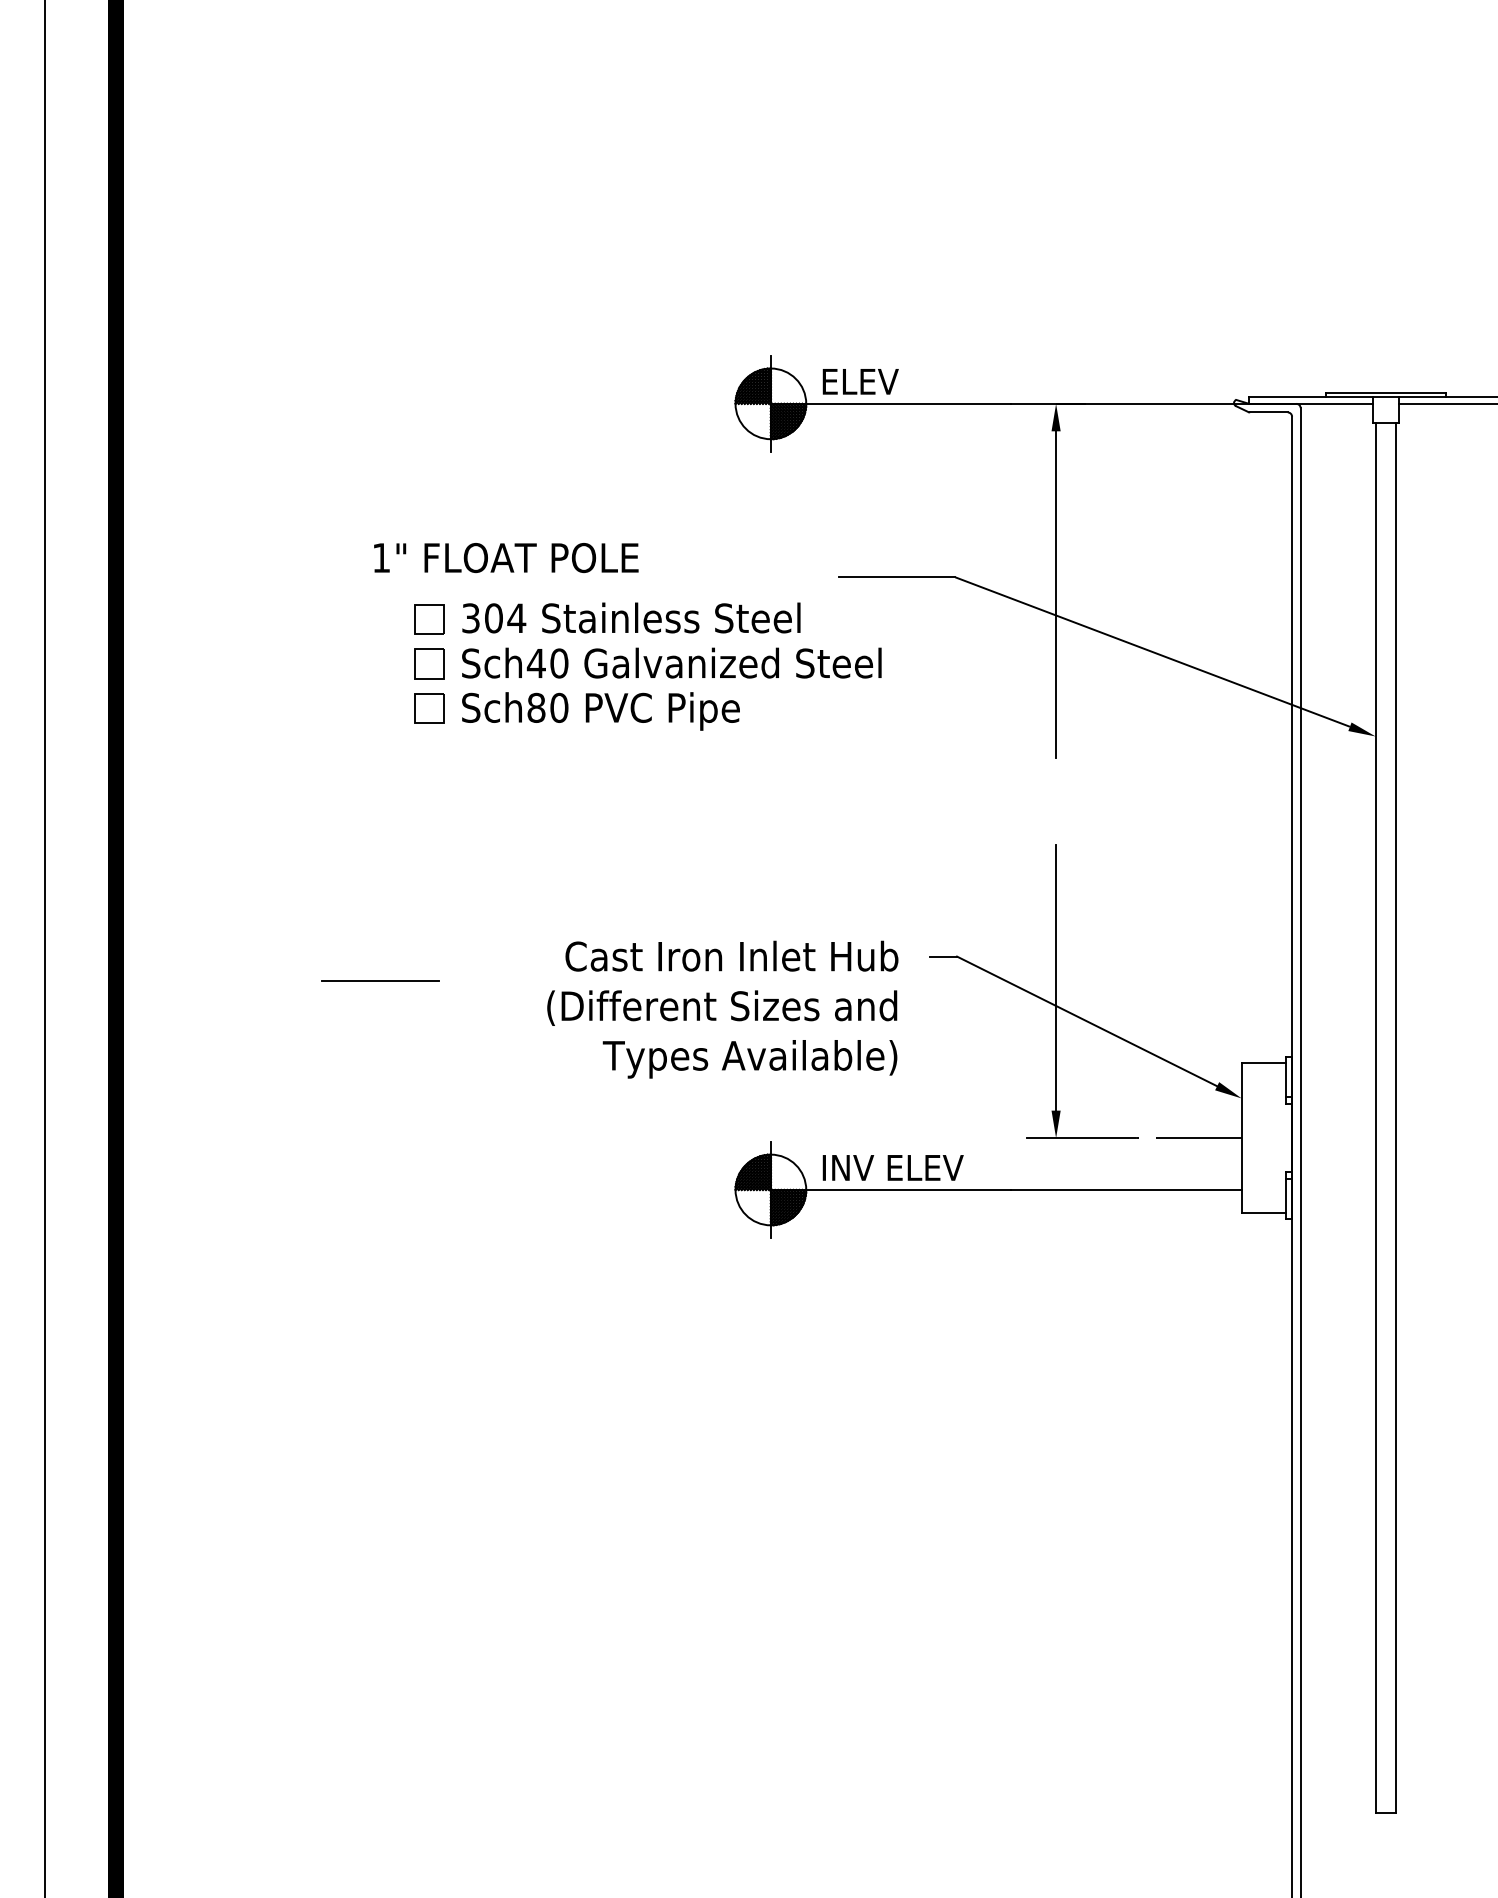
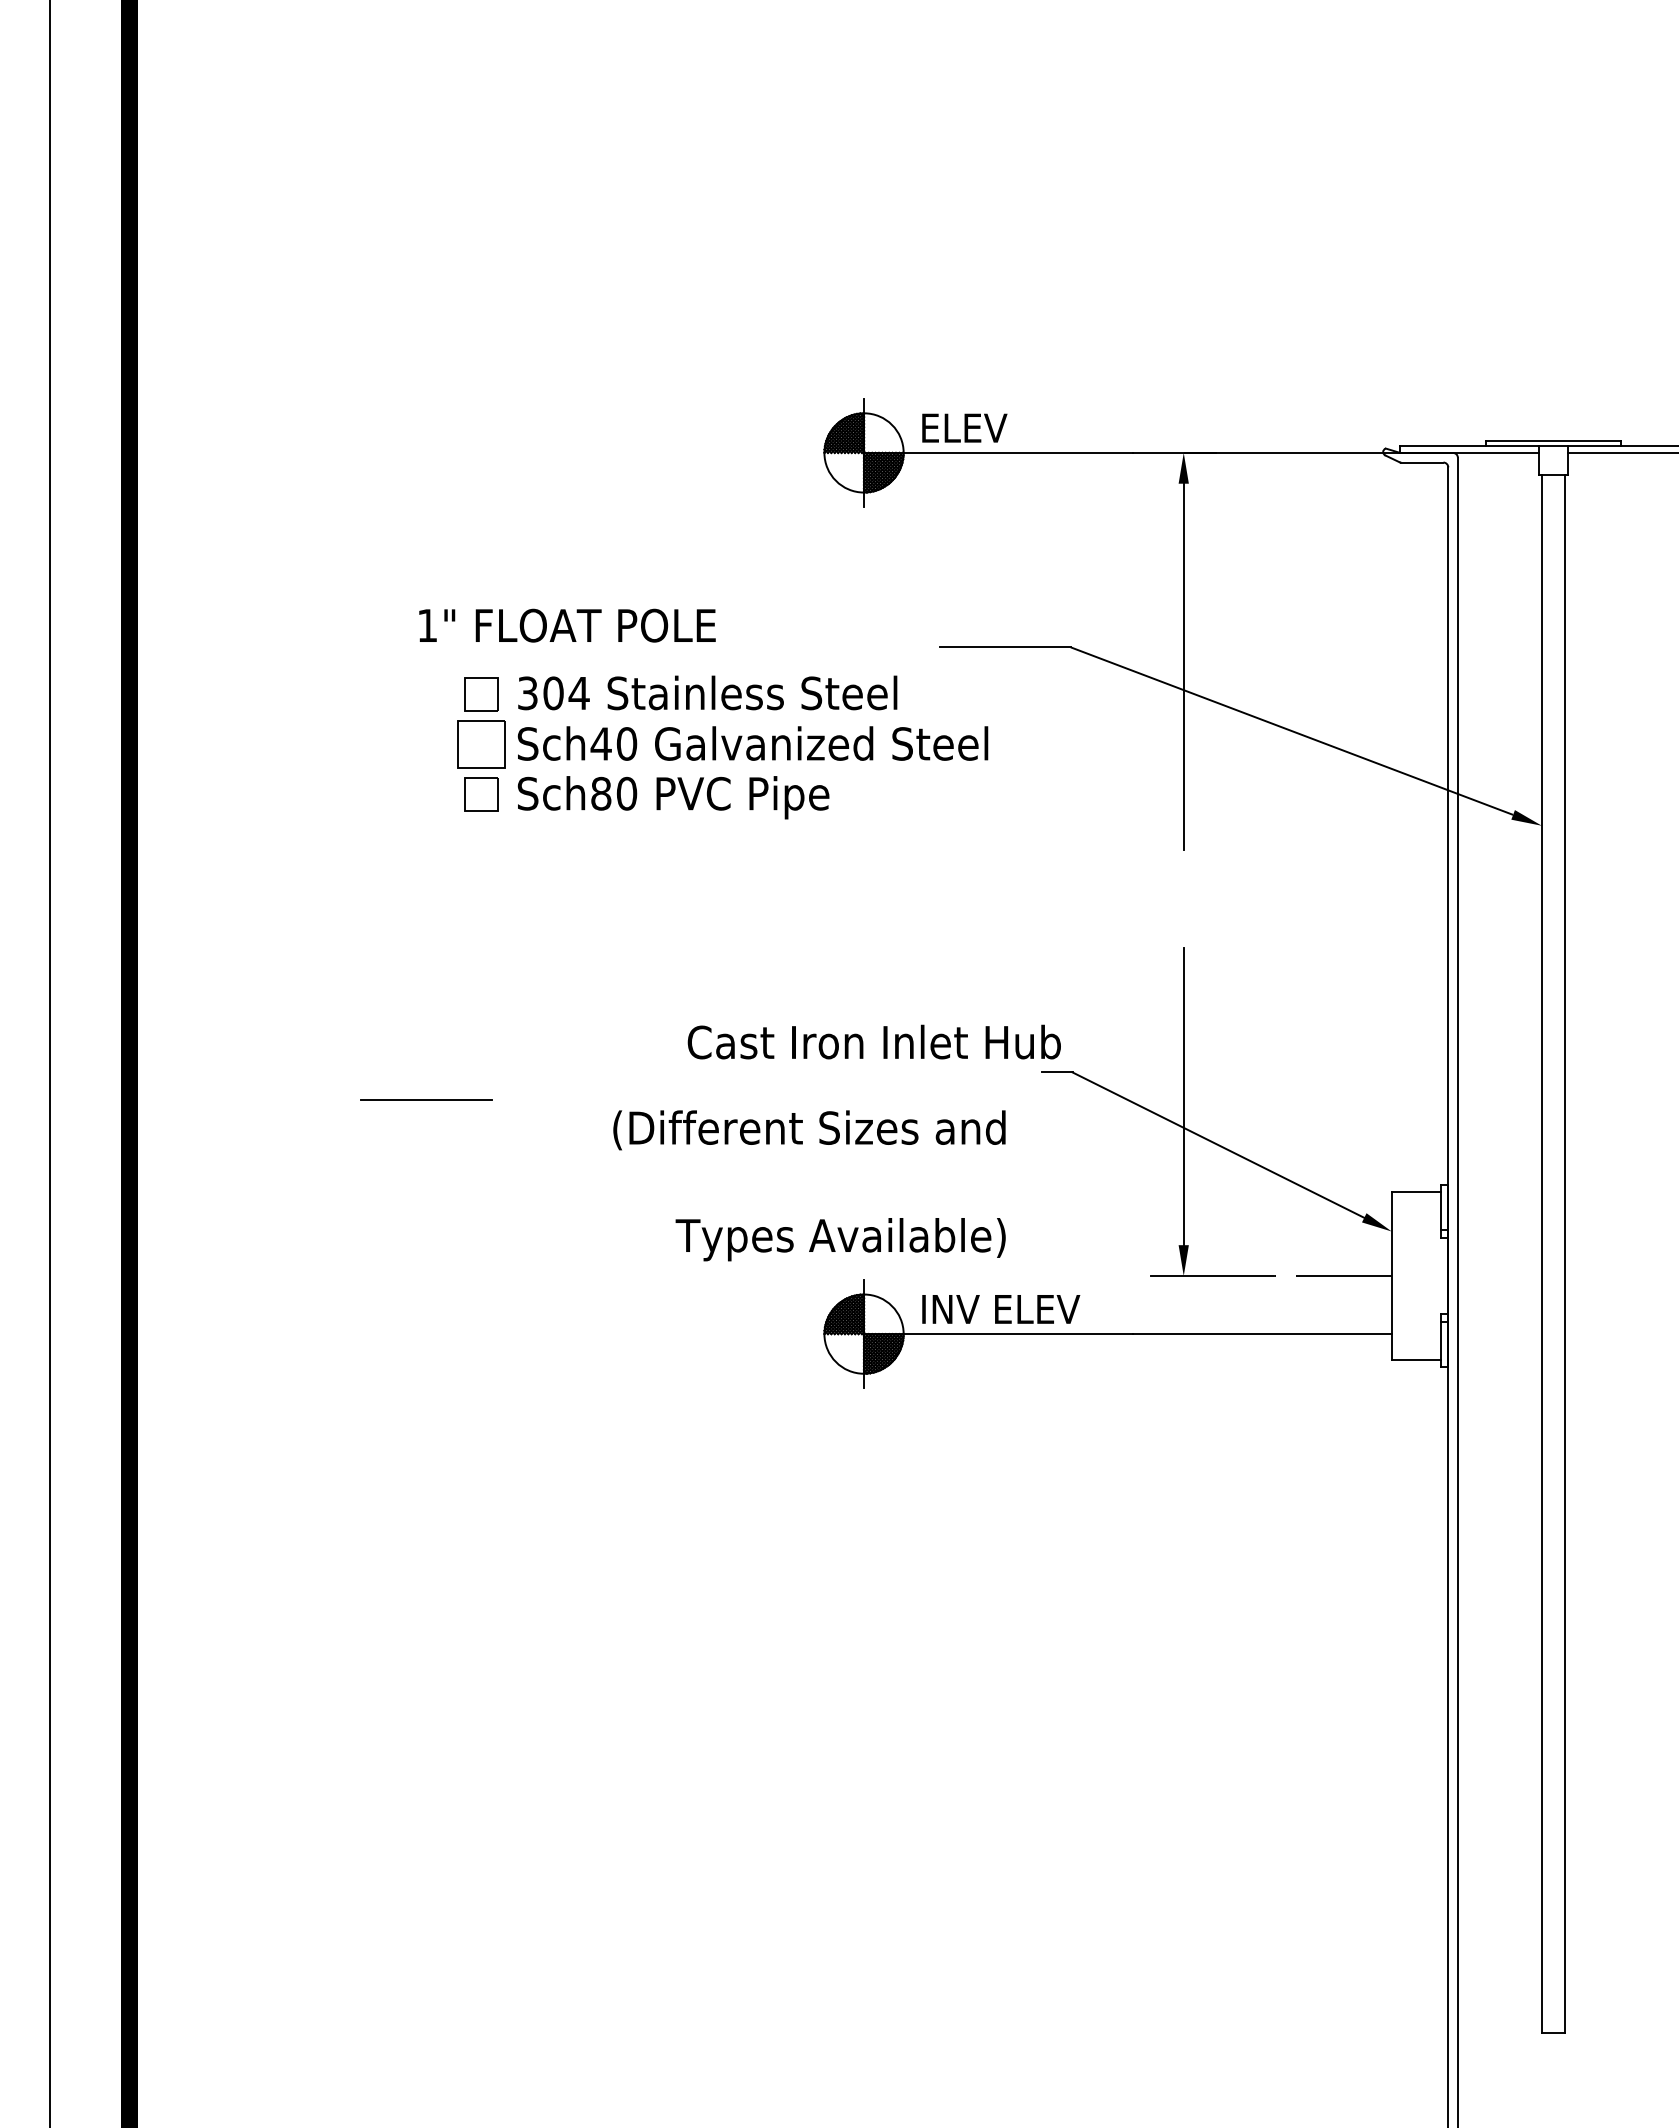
part: (429, 663) -> (481, 744), size x1.4
text: (731, 955) -> (873, 1041), moved
text: (749, 1059) -> (840, 1239), moved

